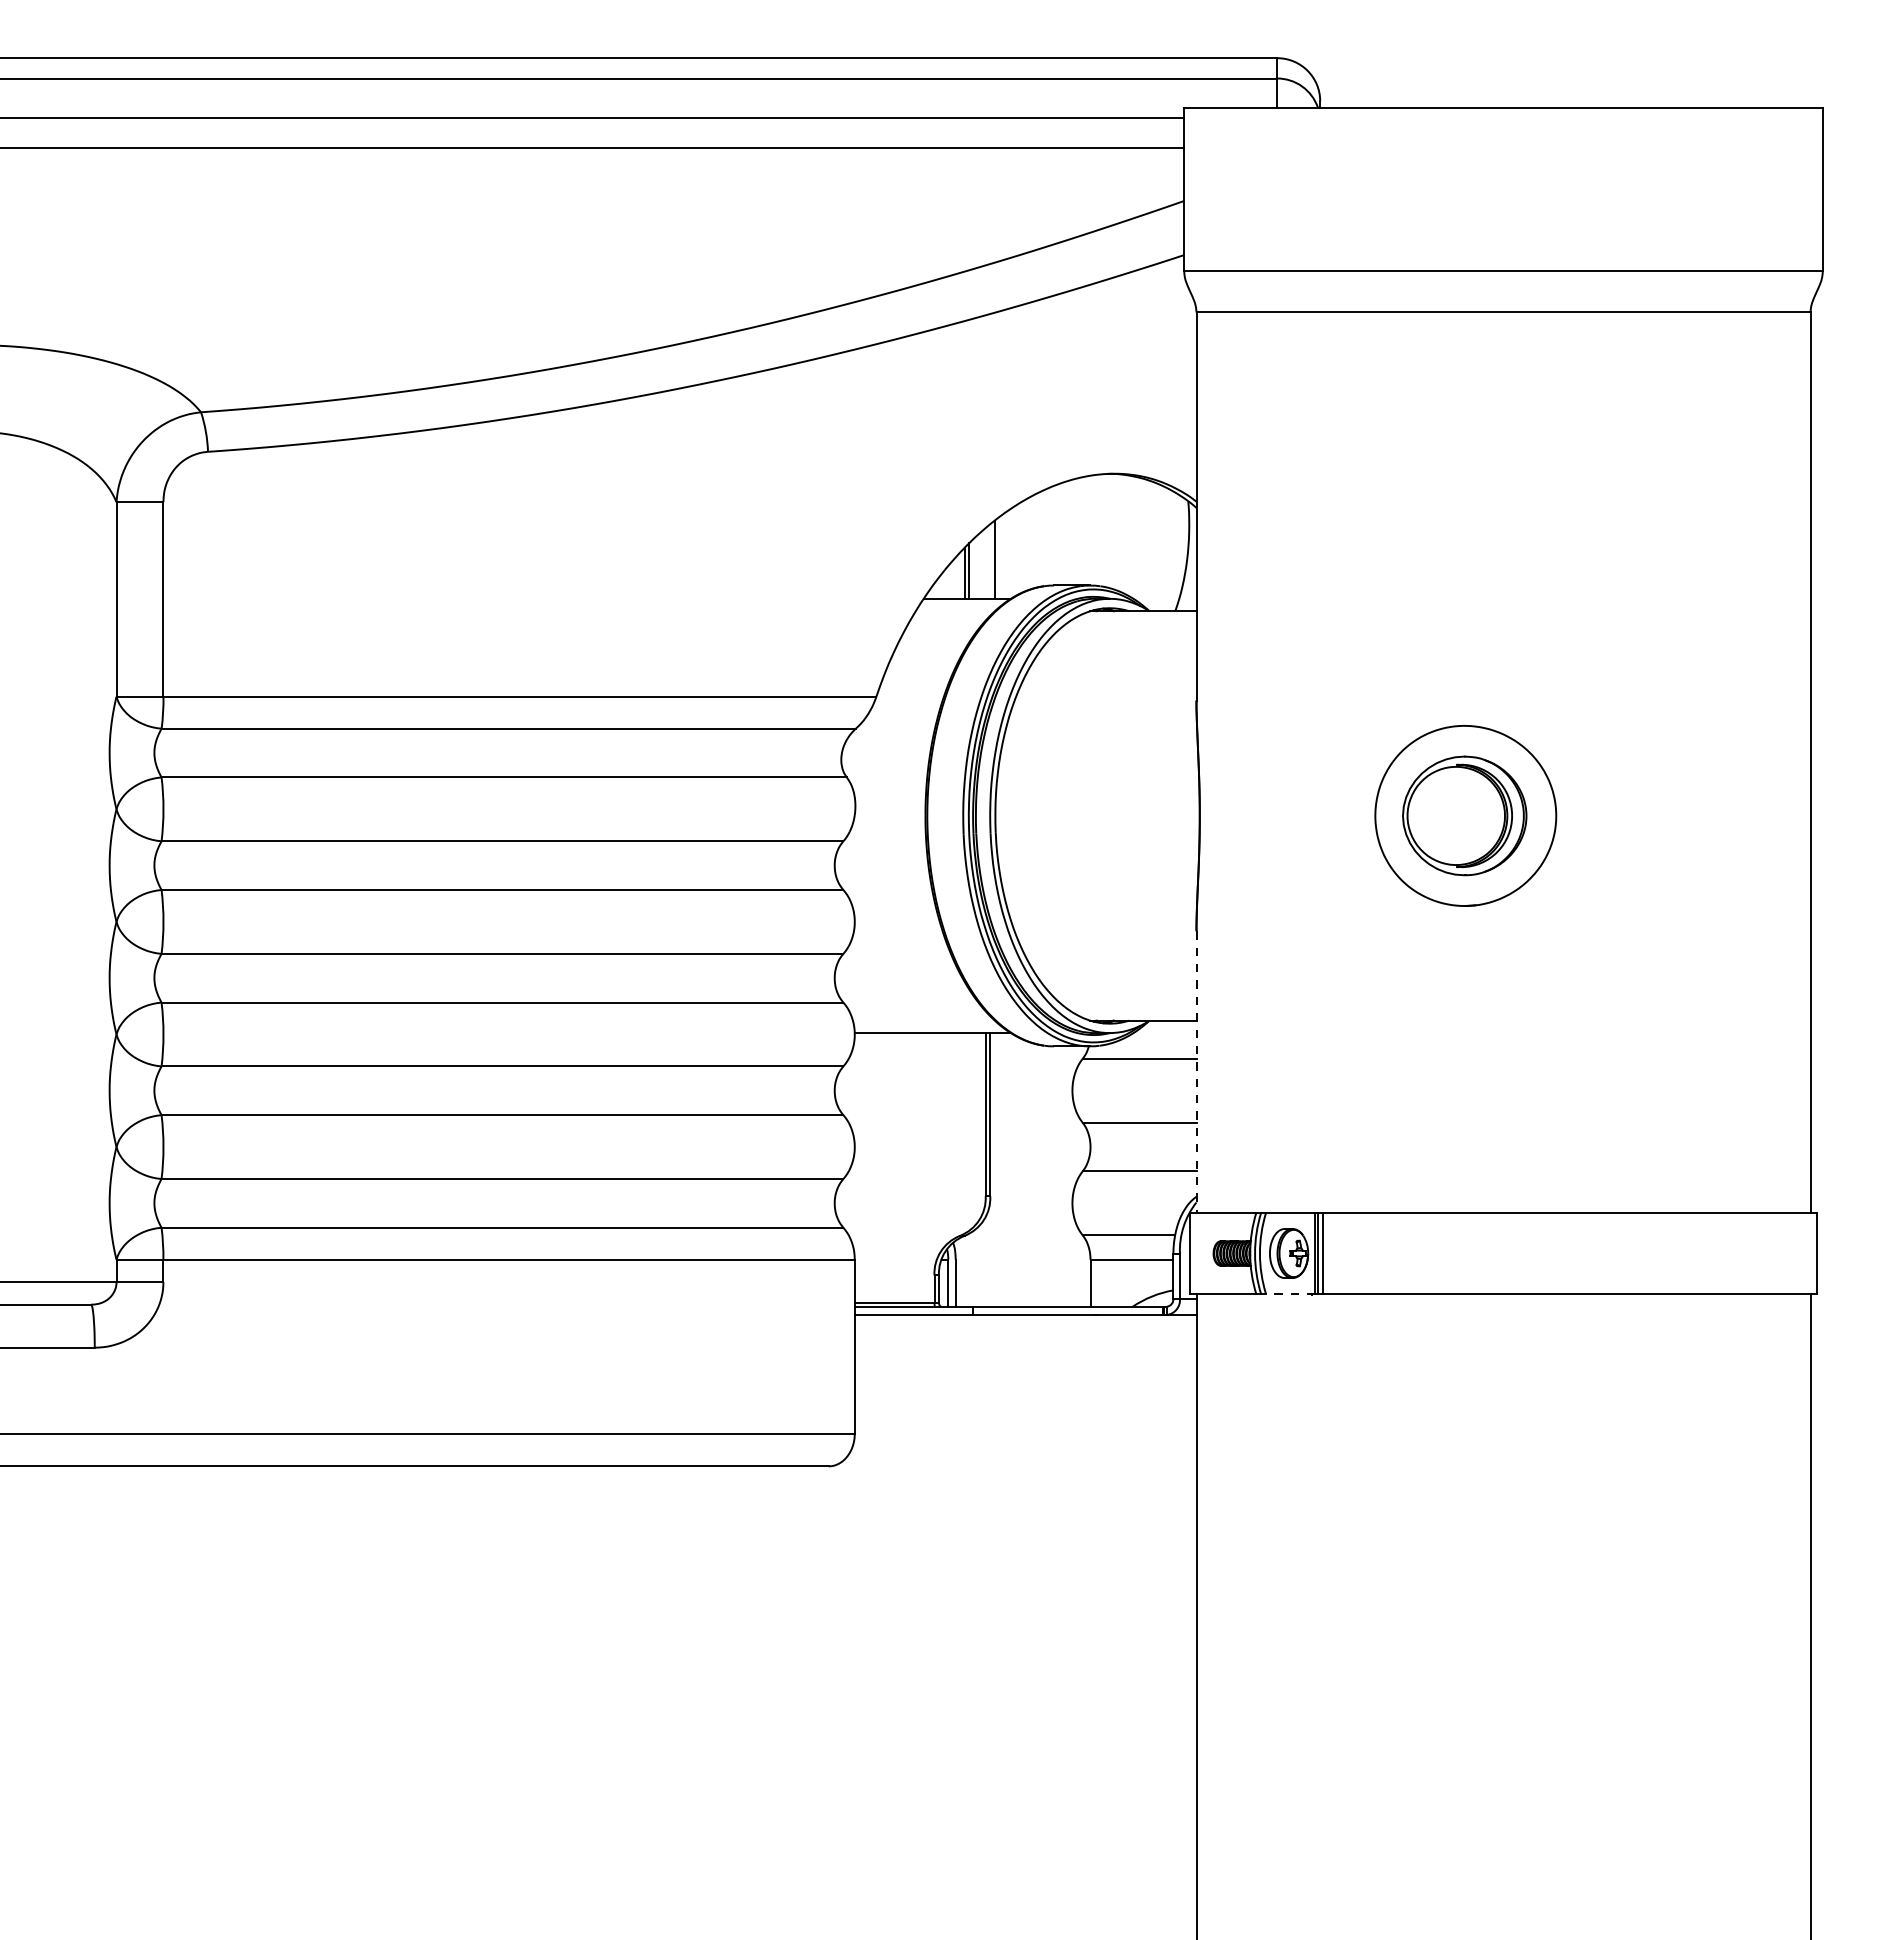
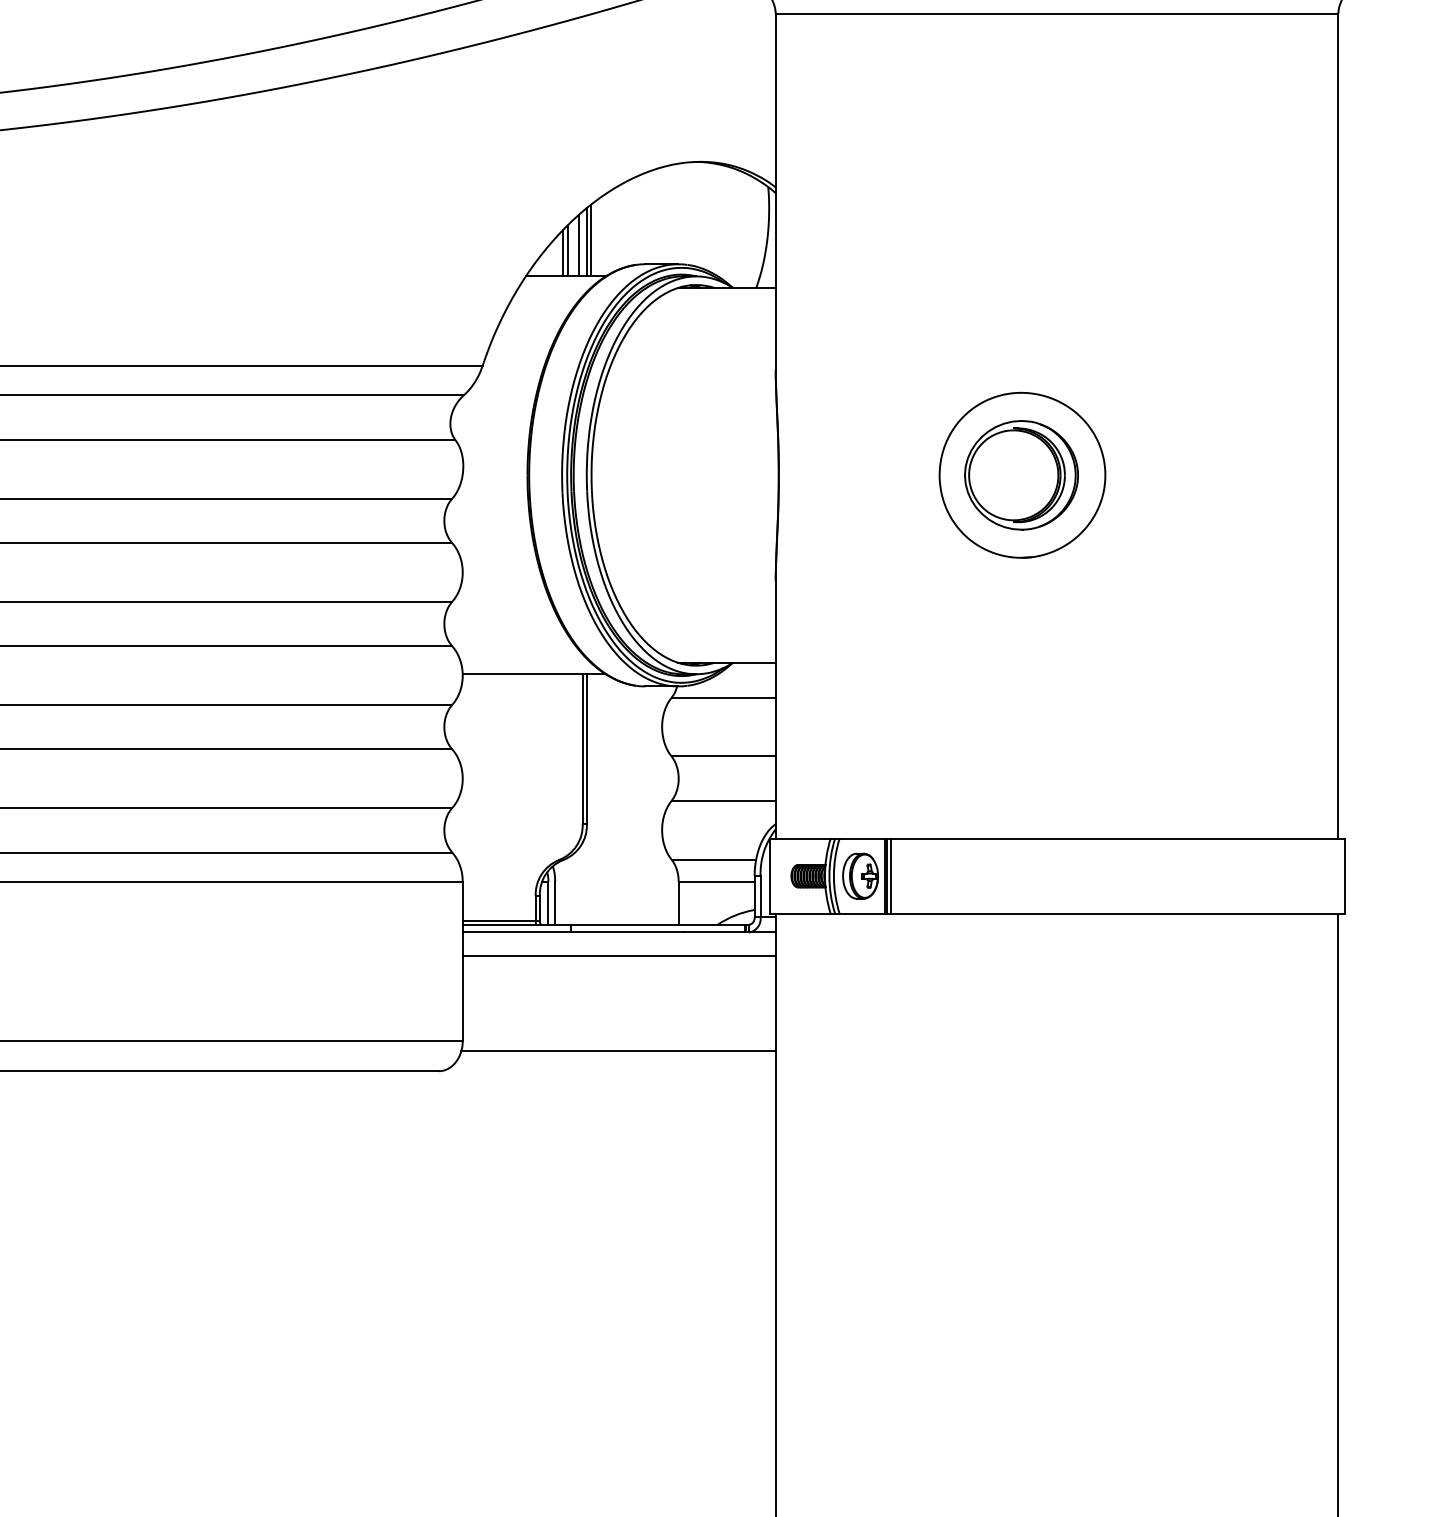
line: (990, 561) -> (587, 242), added
line: (981, 564) -> (578, 244), added
line: (1196, 1071) -> (775, 709), dashed -> solid
line: (1290, 1294) -> (861, 913), dashed -> solid
line: (1025, 1340) -> (619, 955), added
line: (1024, 1444) -> (618, 1051), added

